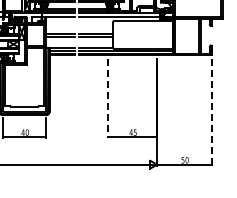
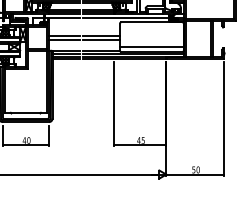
line: (143, 44) -> (151, 47), added
line: (107, 98) -> (113, 104), dashed -> solid
line: (211, 112) -> (224, 119), dashed -> solid

